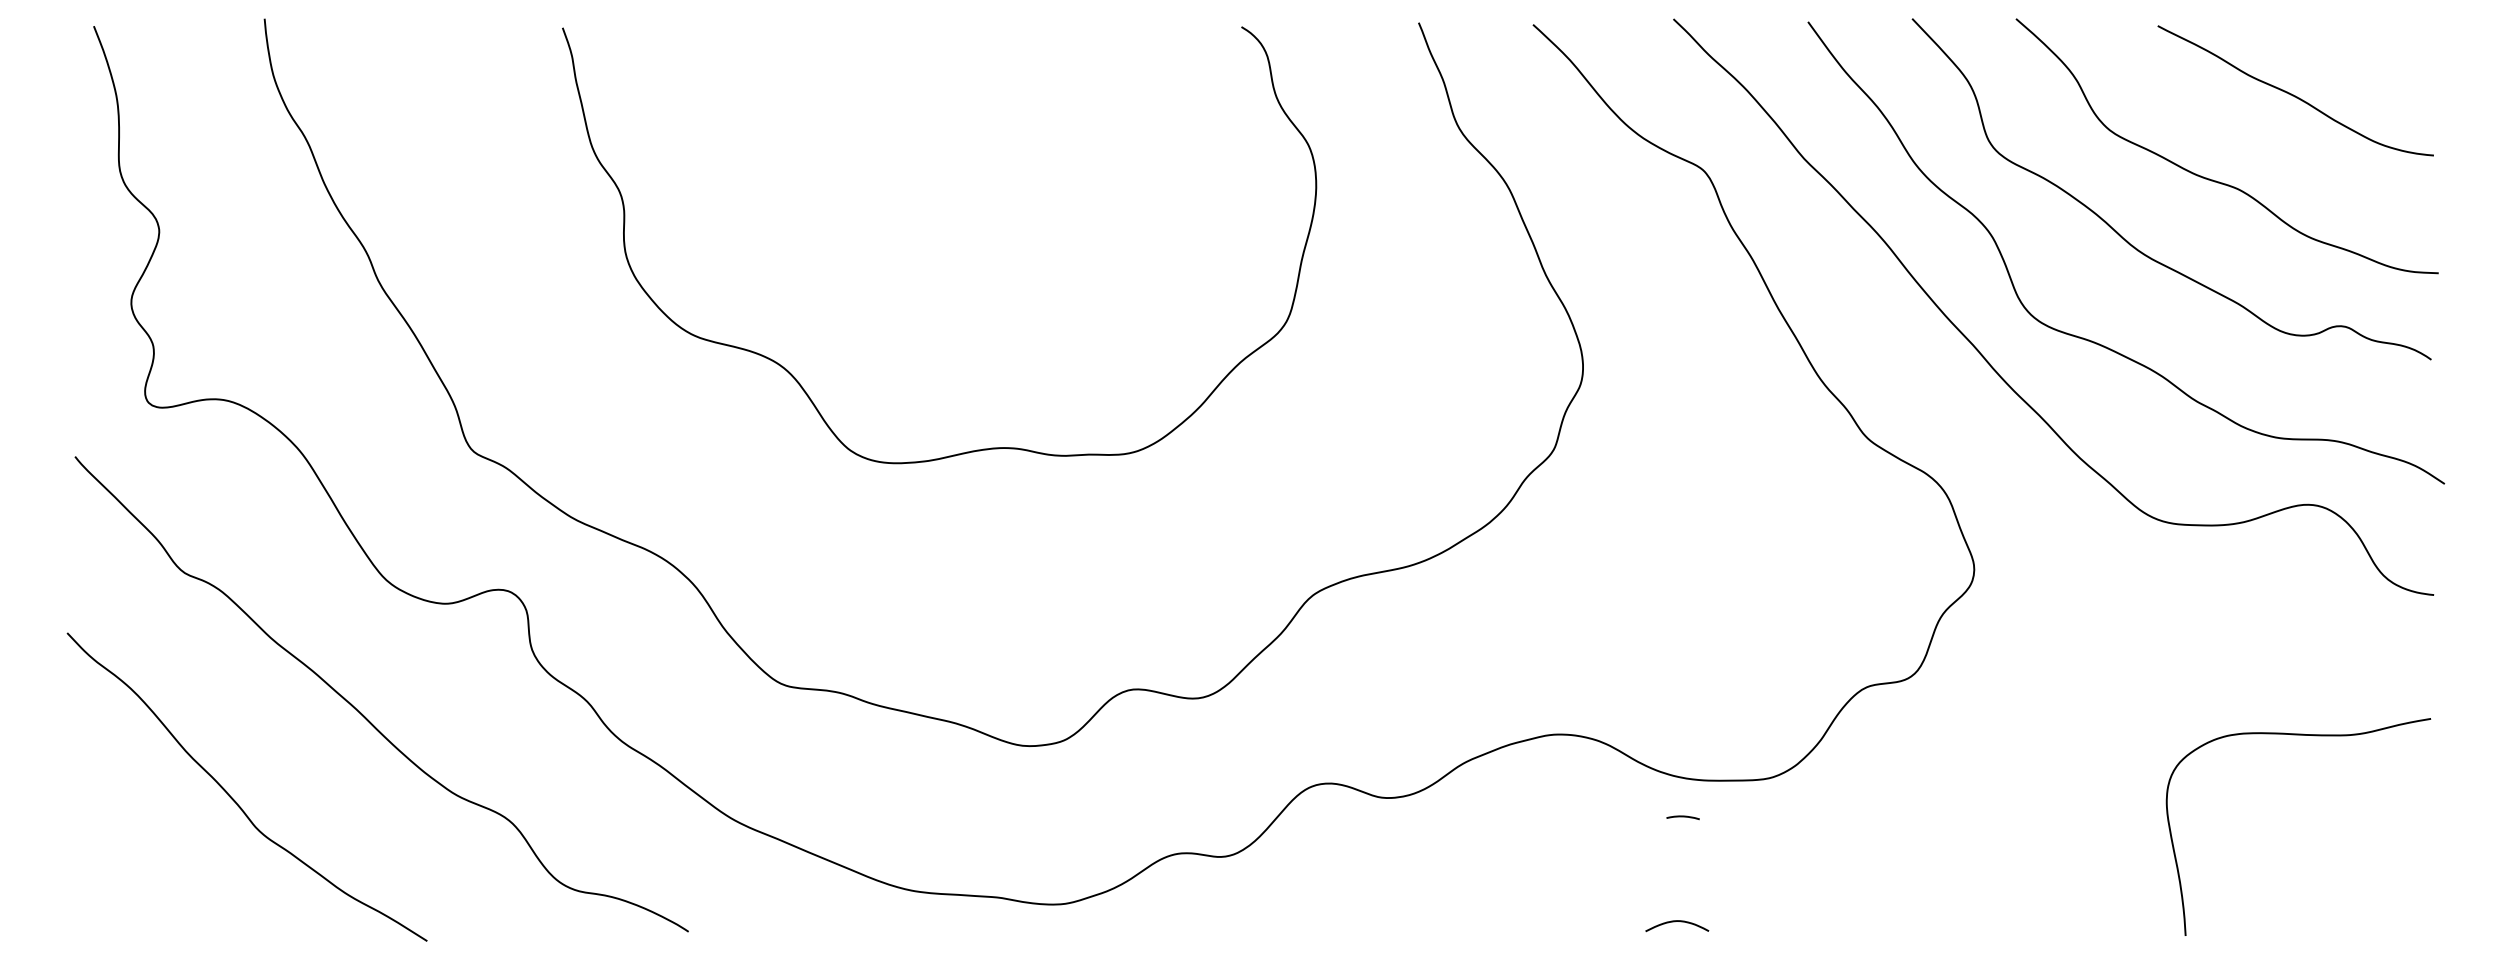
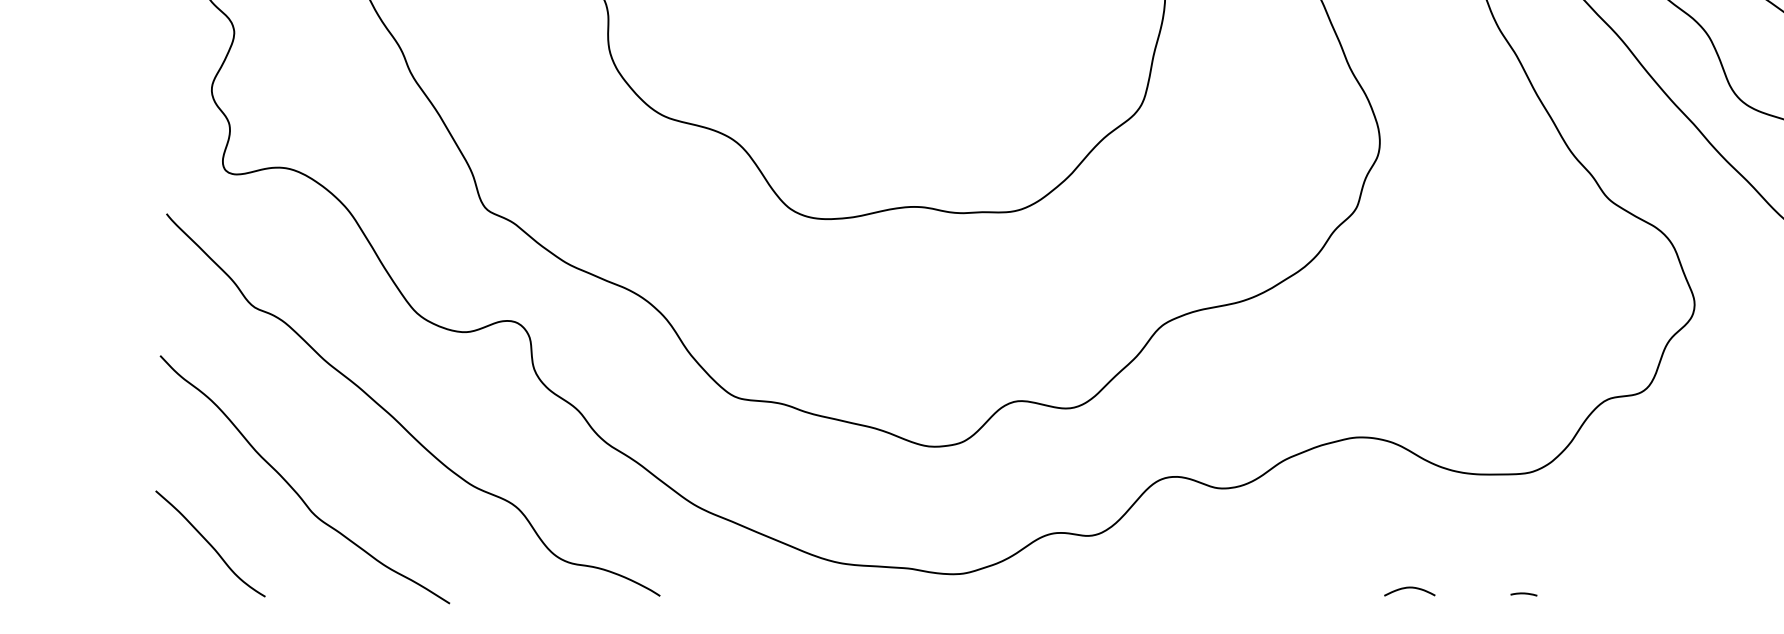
curve: (1682, 817) -> (1523, 594), moved
curve: (129, 866) -> (210, 543), added
curve: (1675, 922) -> (1408, 588), moved

